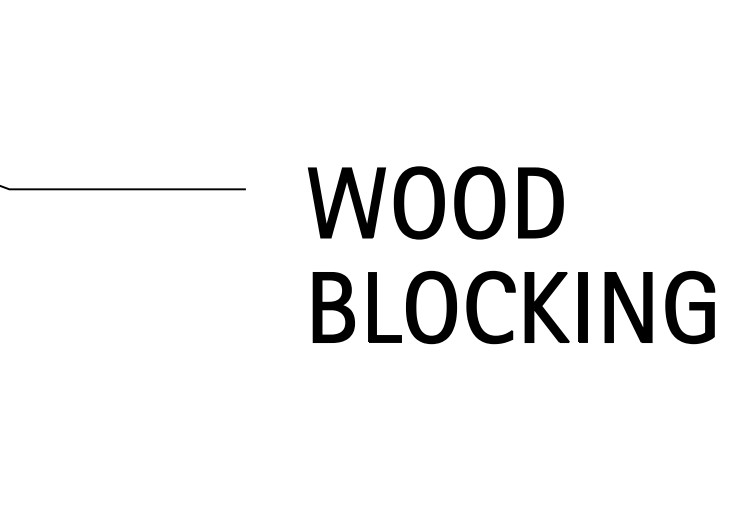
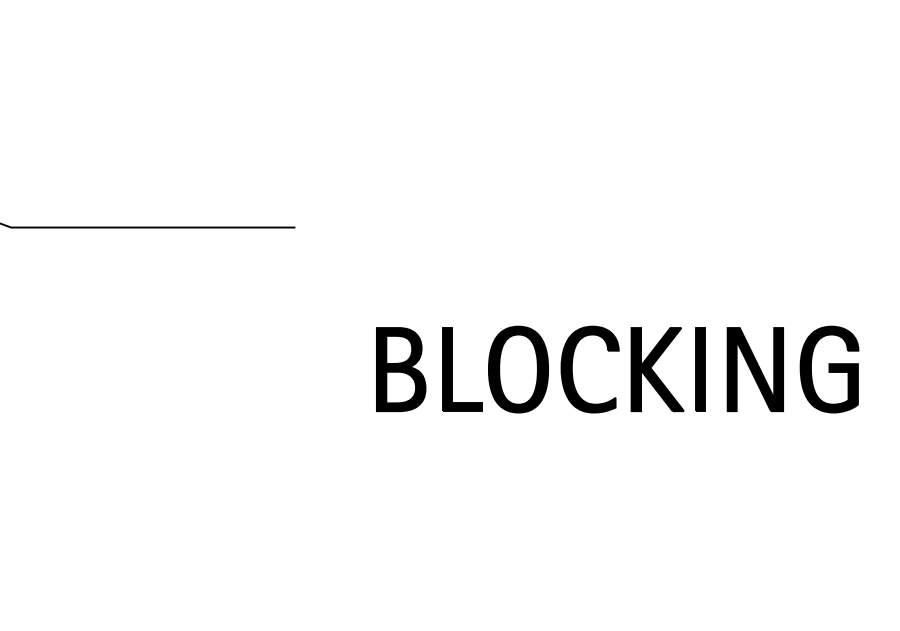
part: (435, 202) -> (523, 243), removed

